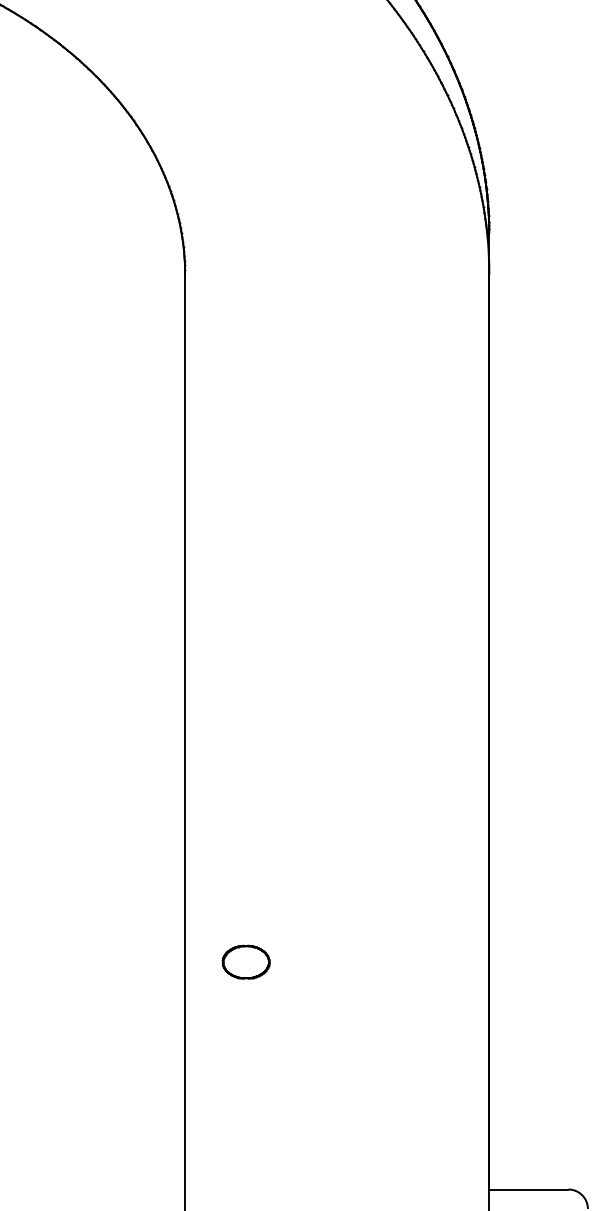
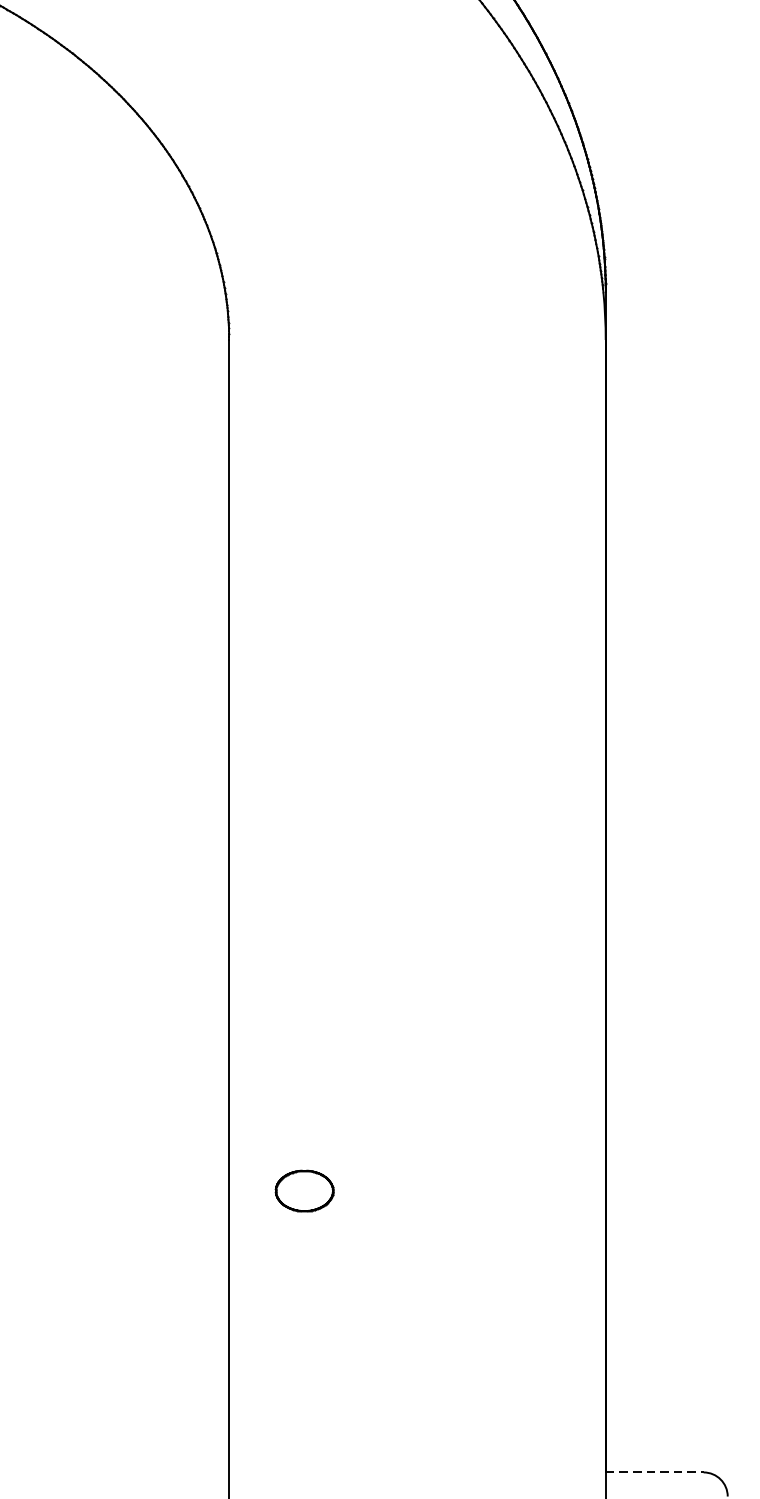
line: (528, 1189) -> (654, 1472), solid -> dashed

